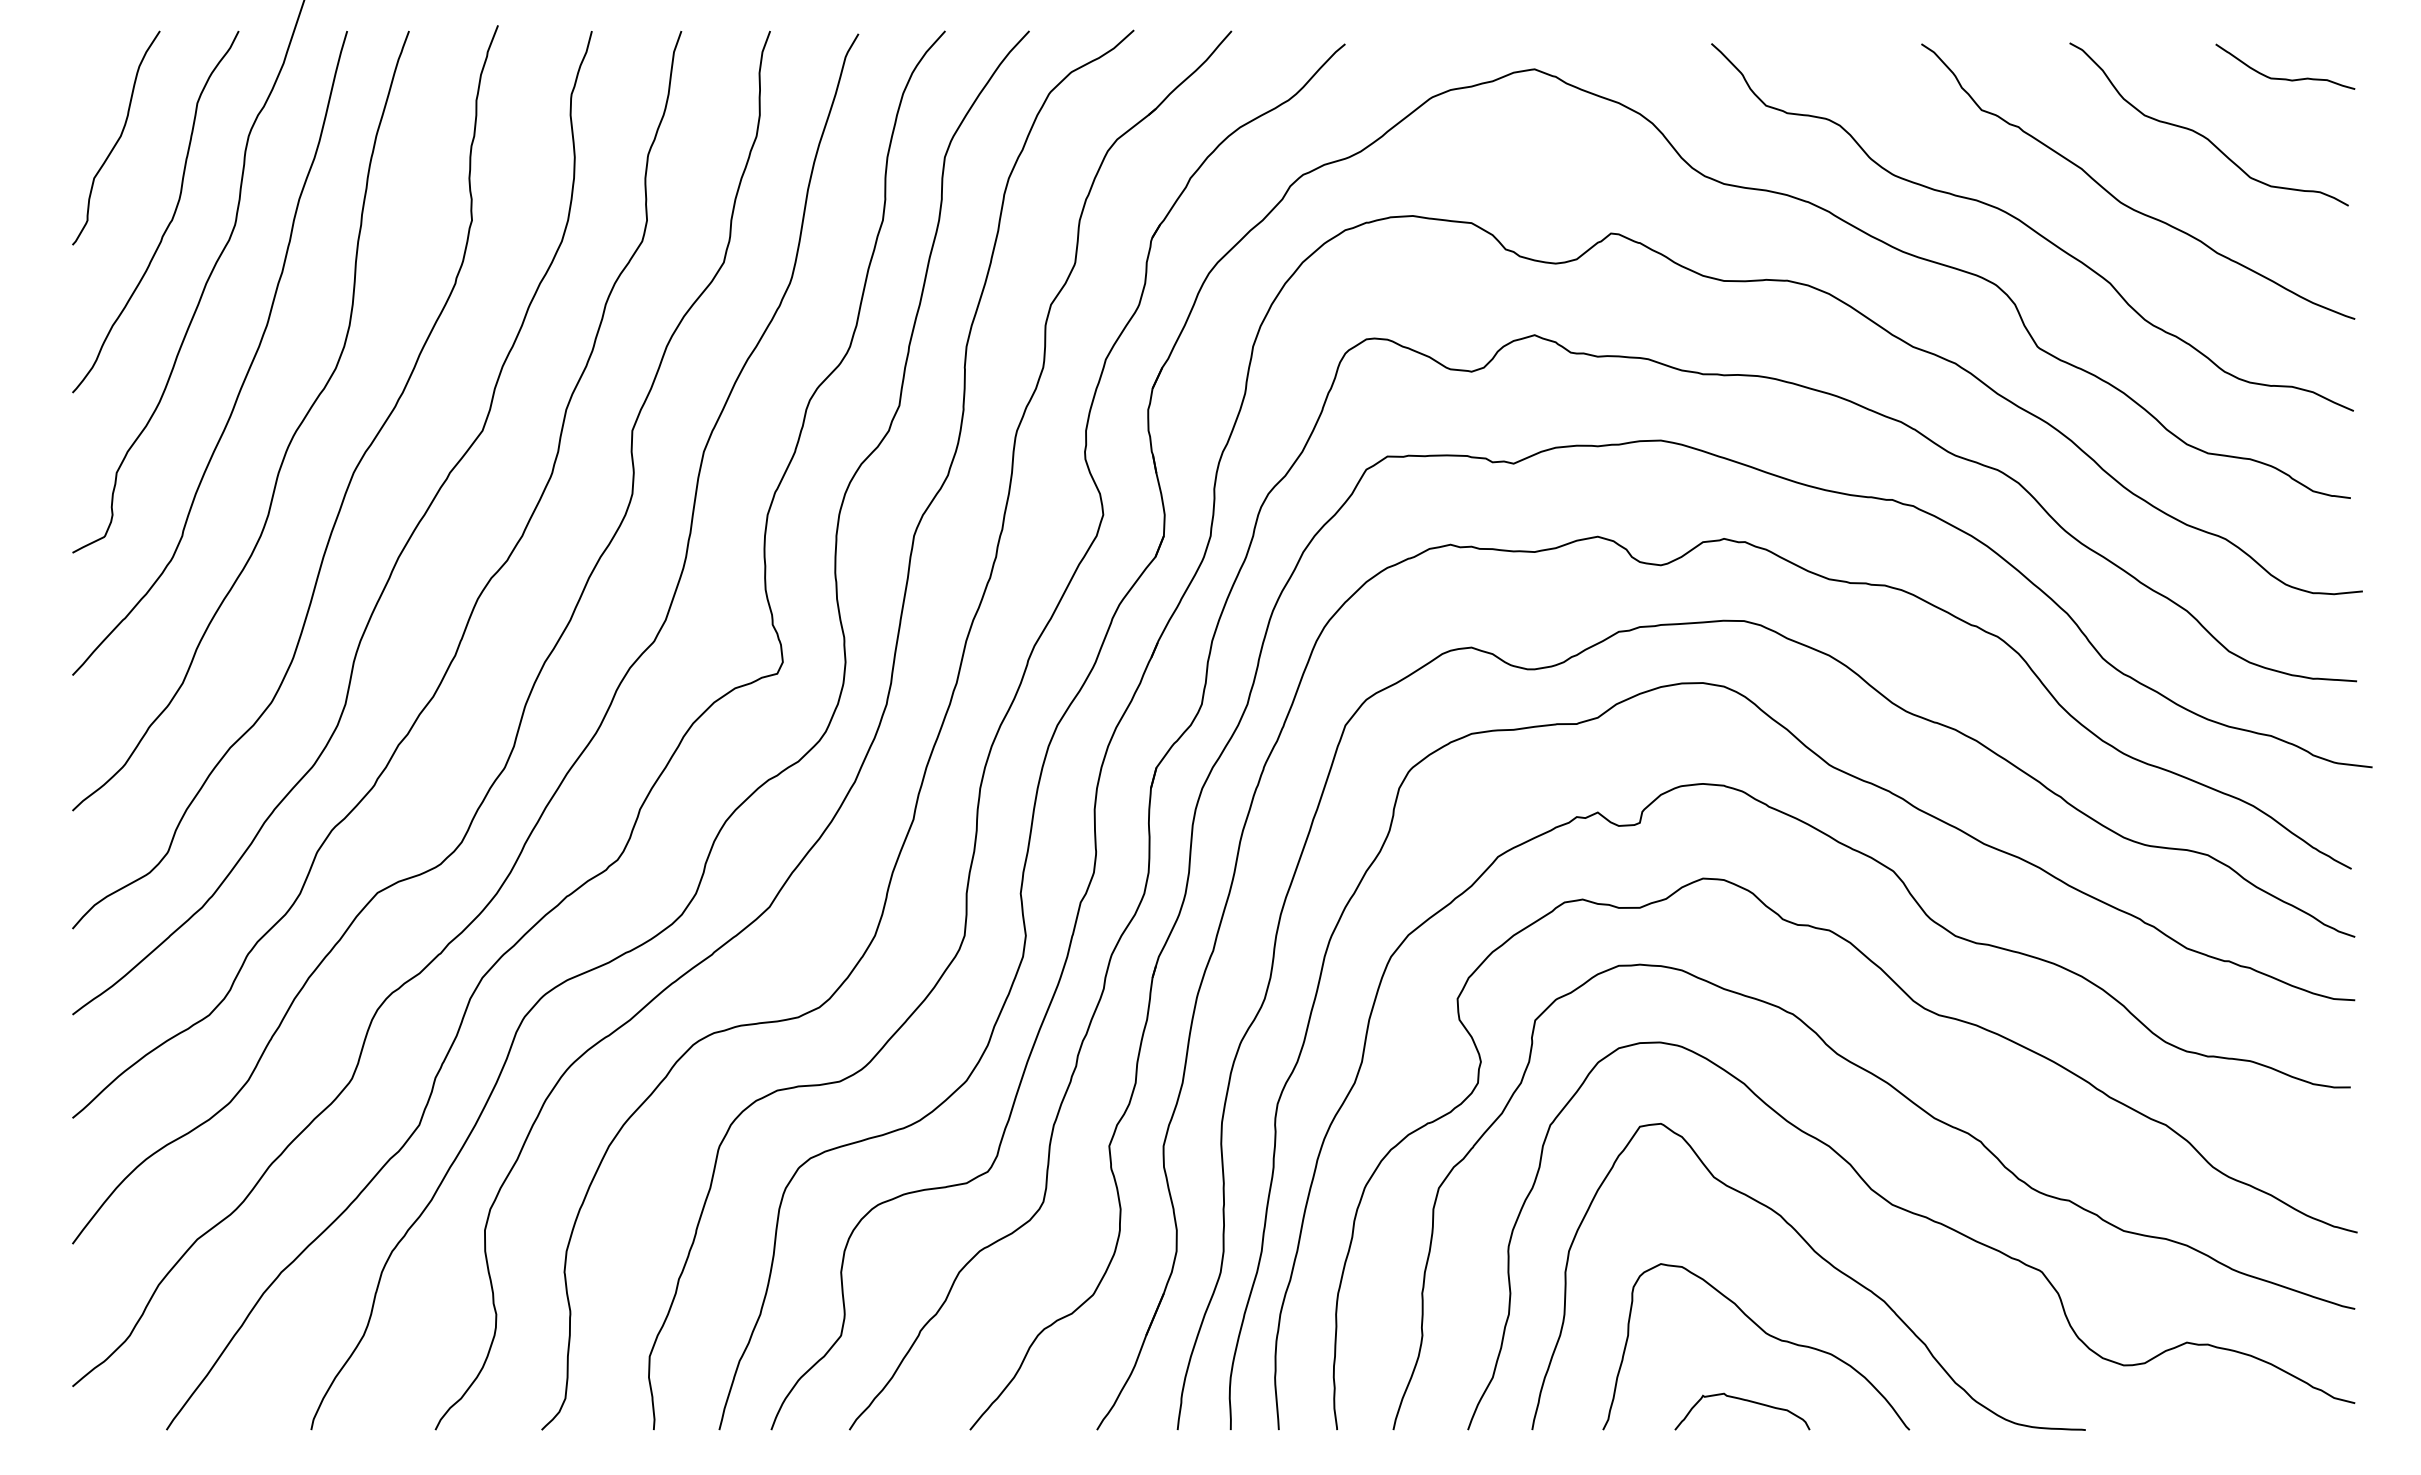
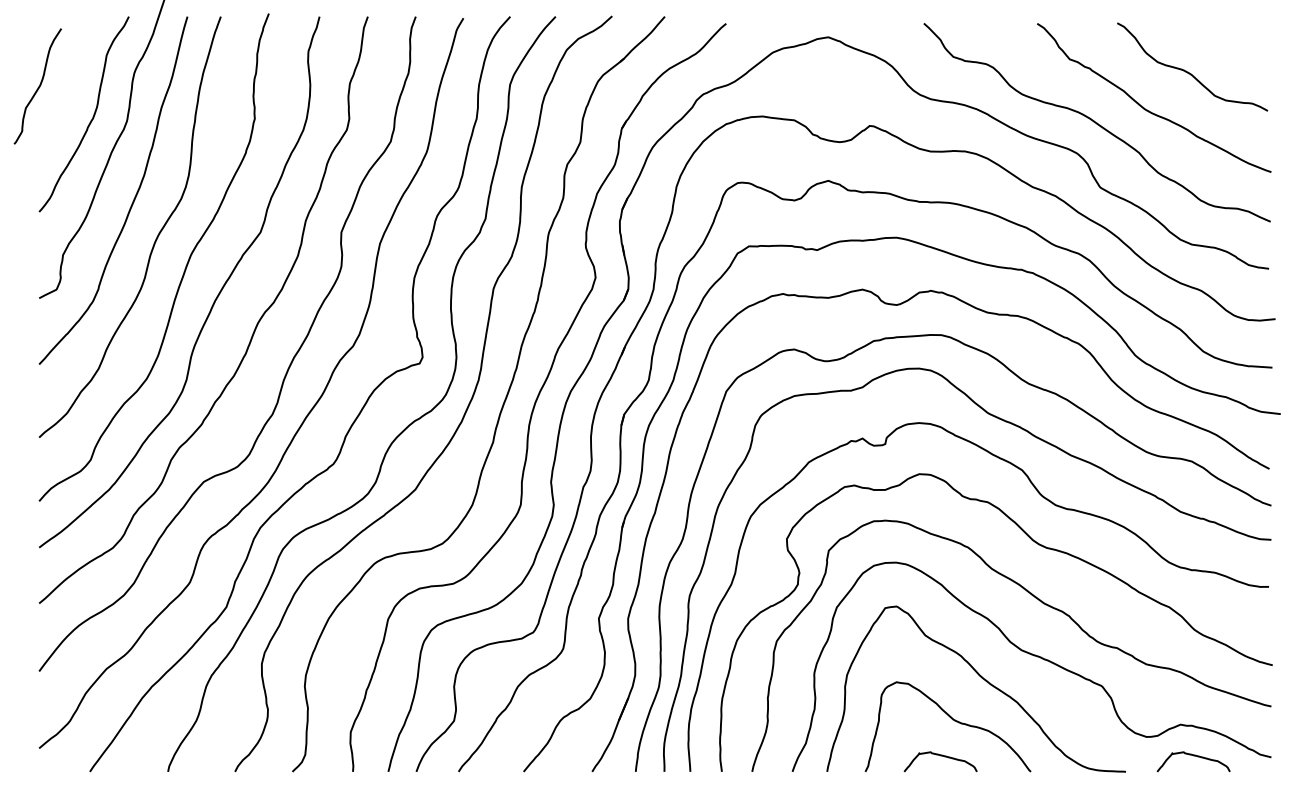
curve: (2284, 77) -> (1233, 41), removed
curve: (117, 138) -> (38, 86), moved
curve: (2210, 1401) -> (1193, 756), added

